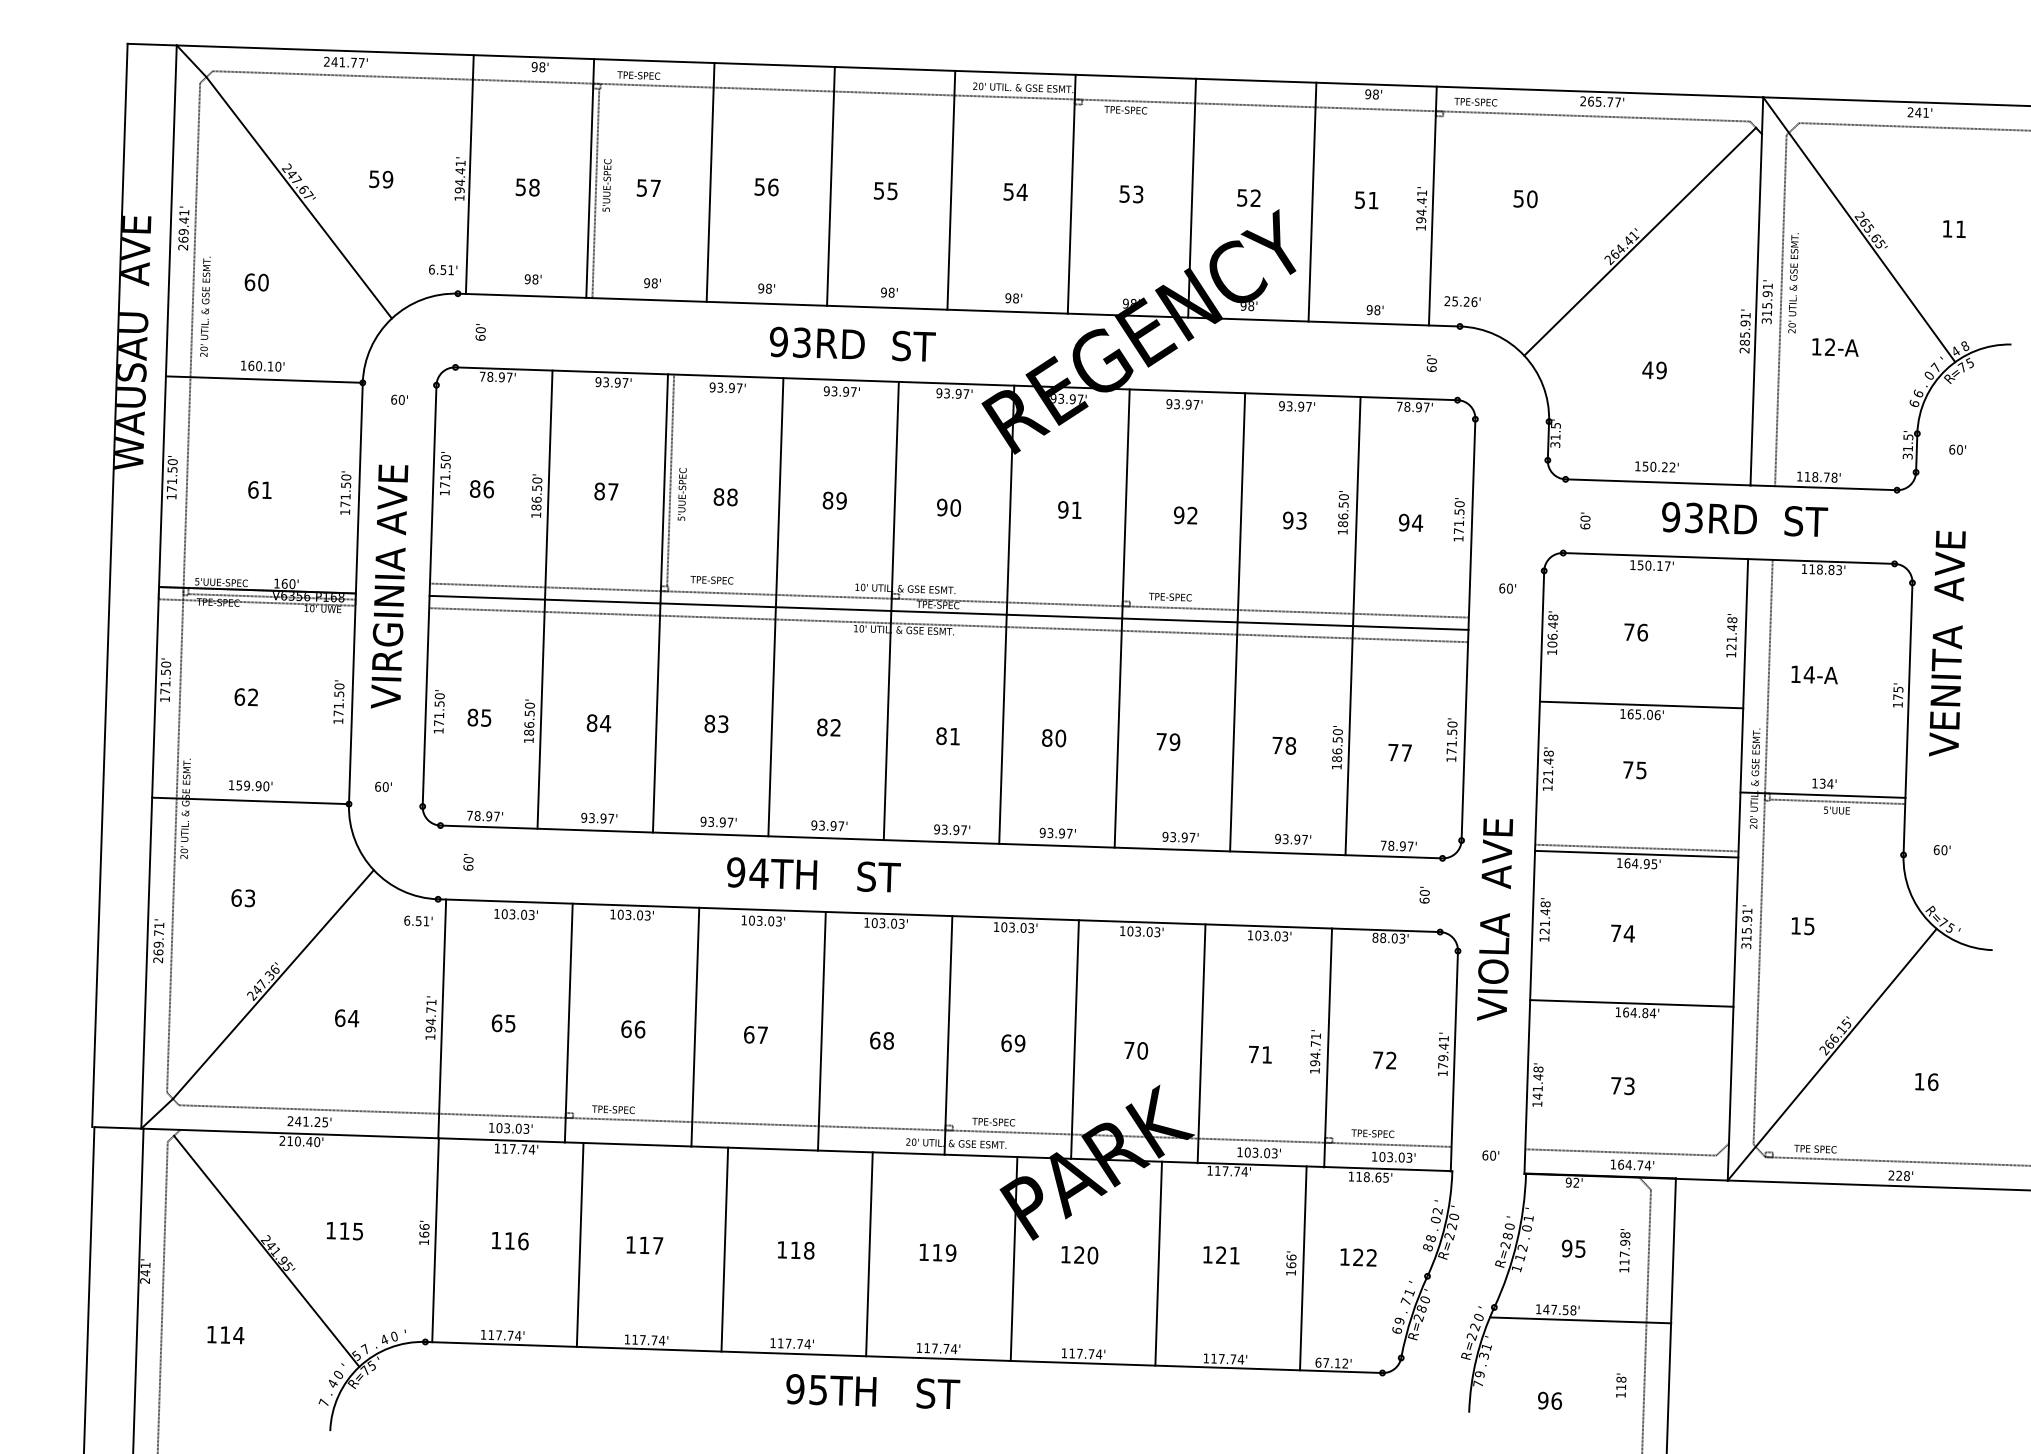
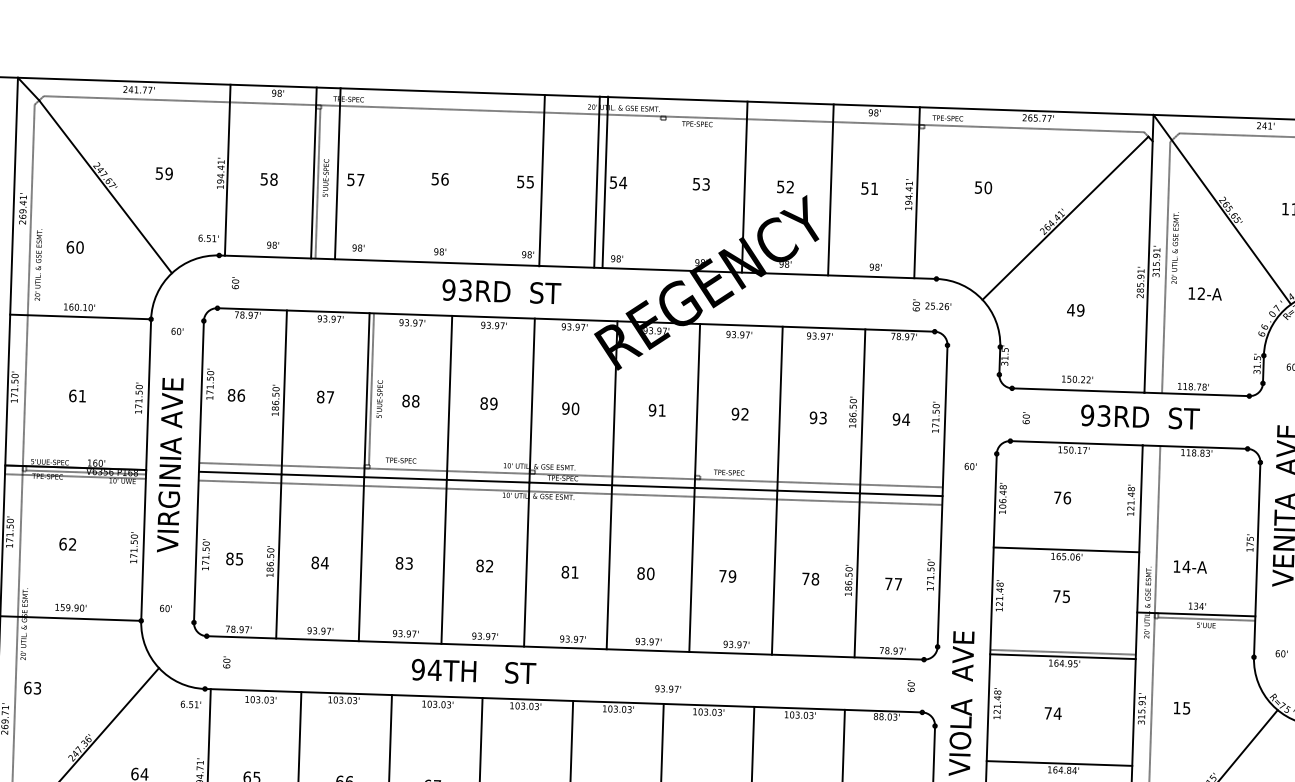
line: (710, 182) -> (337, 173), moved
line: (830, 185) -> (541, 180), moved
line: (951, 189) -> (605, 181), moved
line: (1071, 193) -> (596, 181), moved
text: (1462, 301) -> (938, 306), moved
text: (1814, 674) -> (1190, 566), moved
text: (1293, 839) -> (668, 689), moved
text: (242, 898) -> (32, 688), moved

